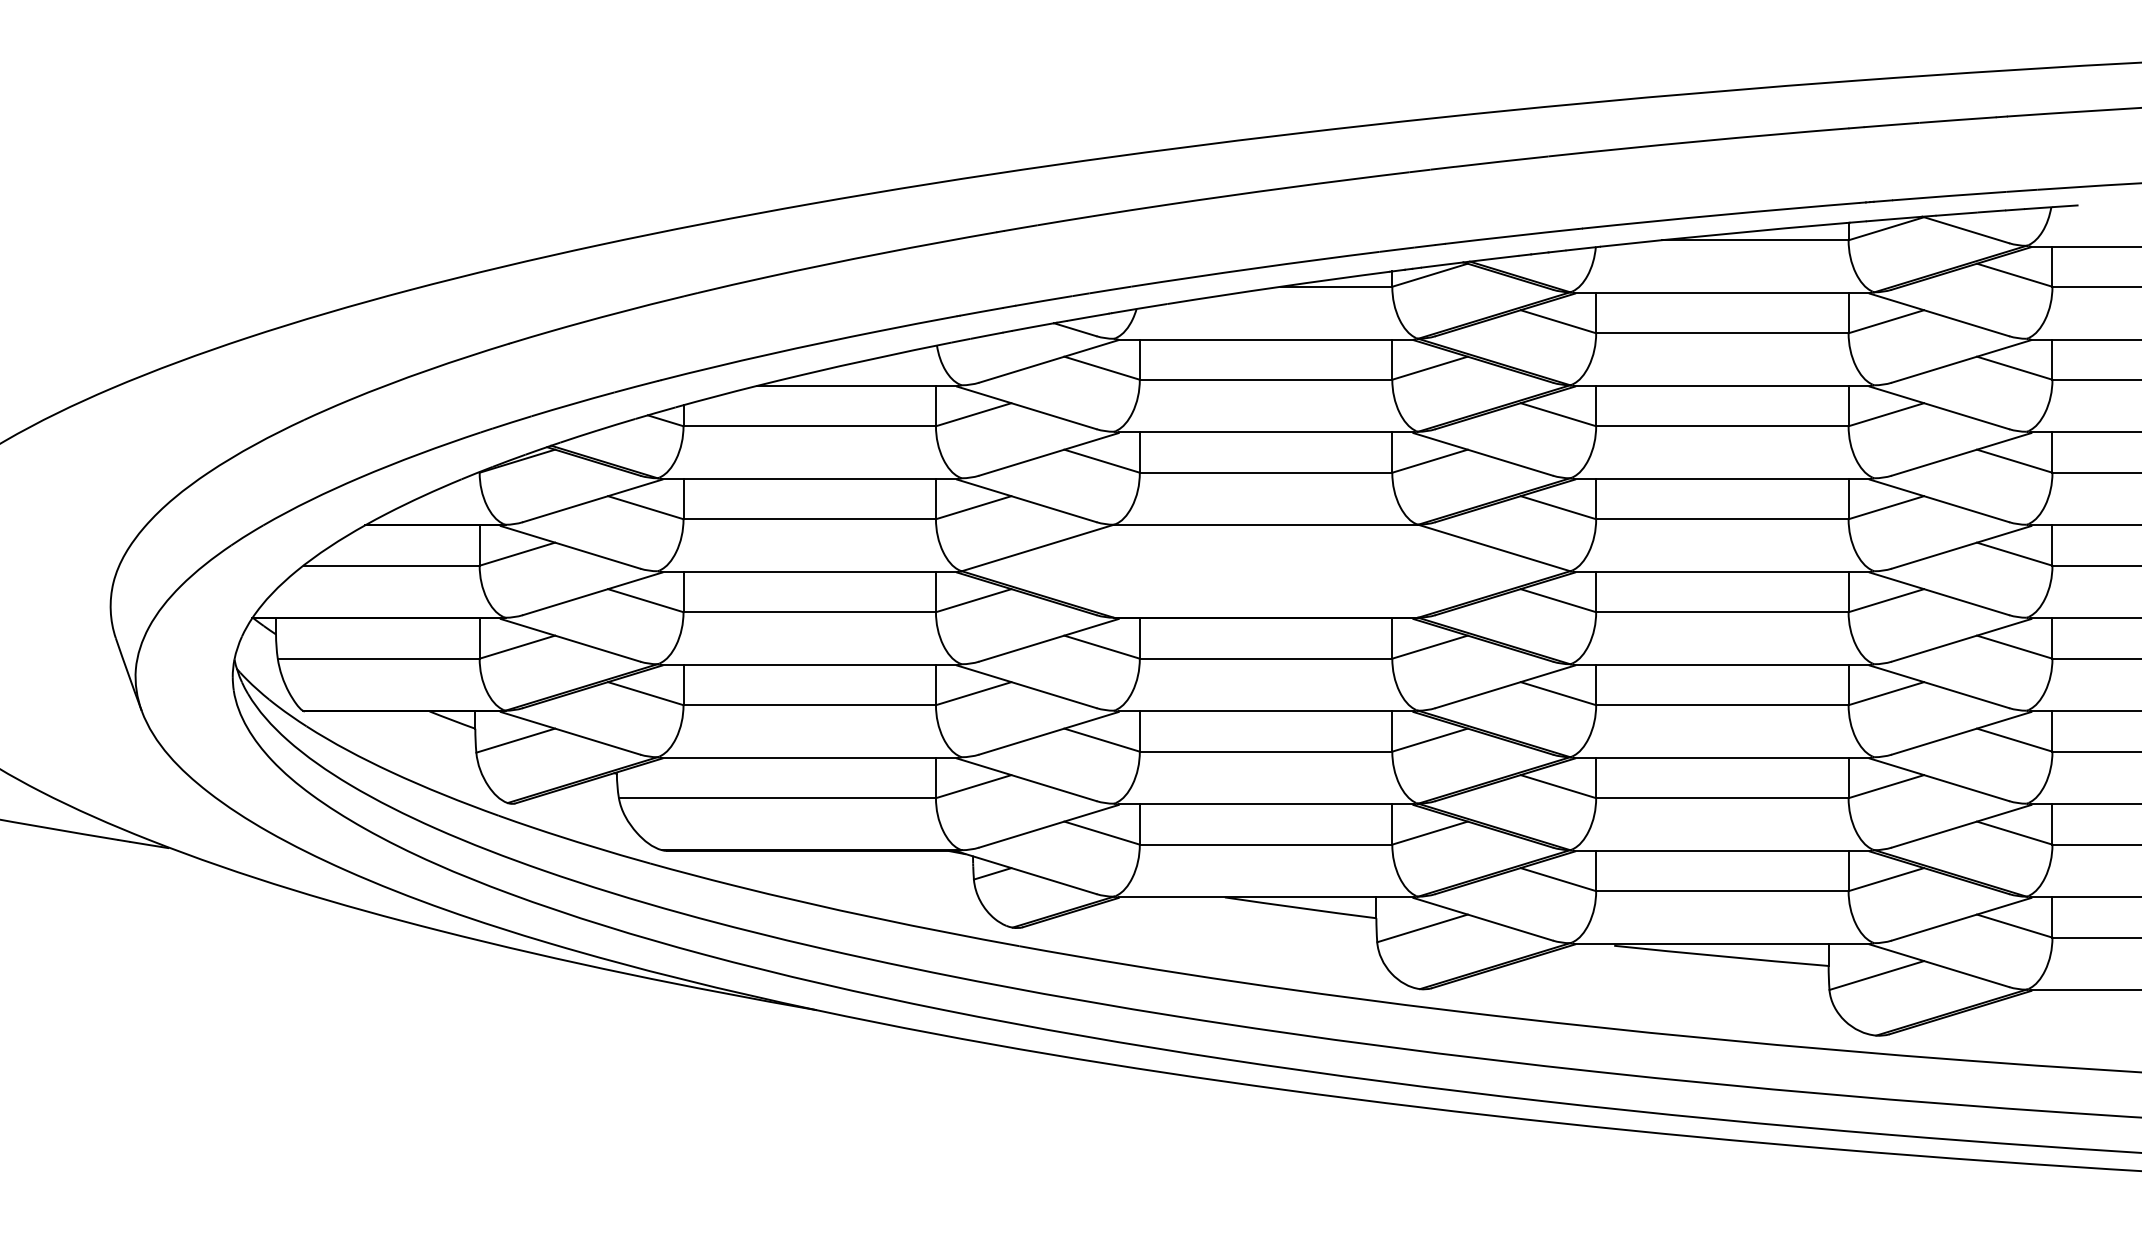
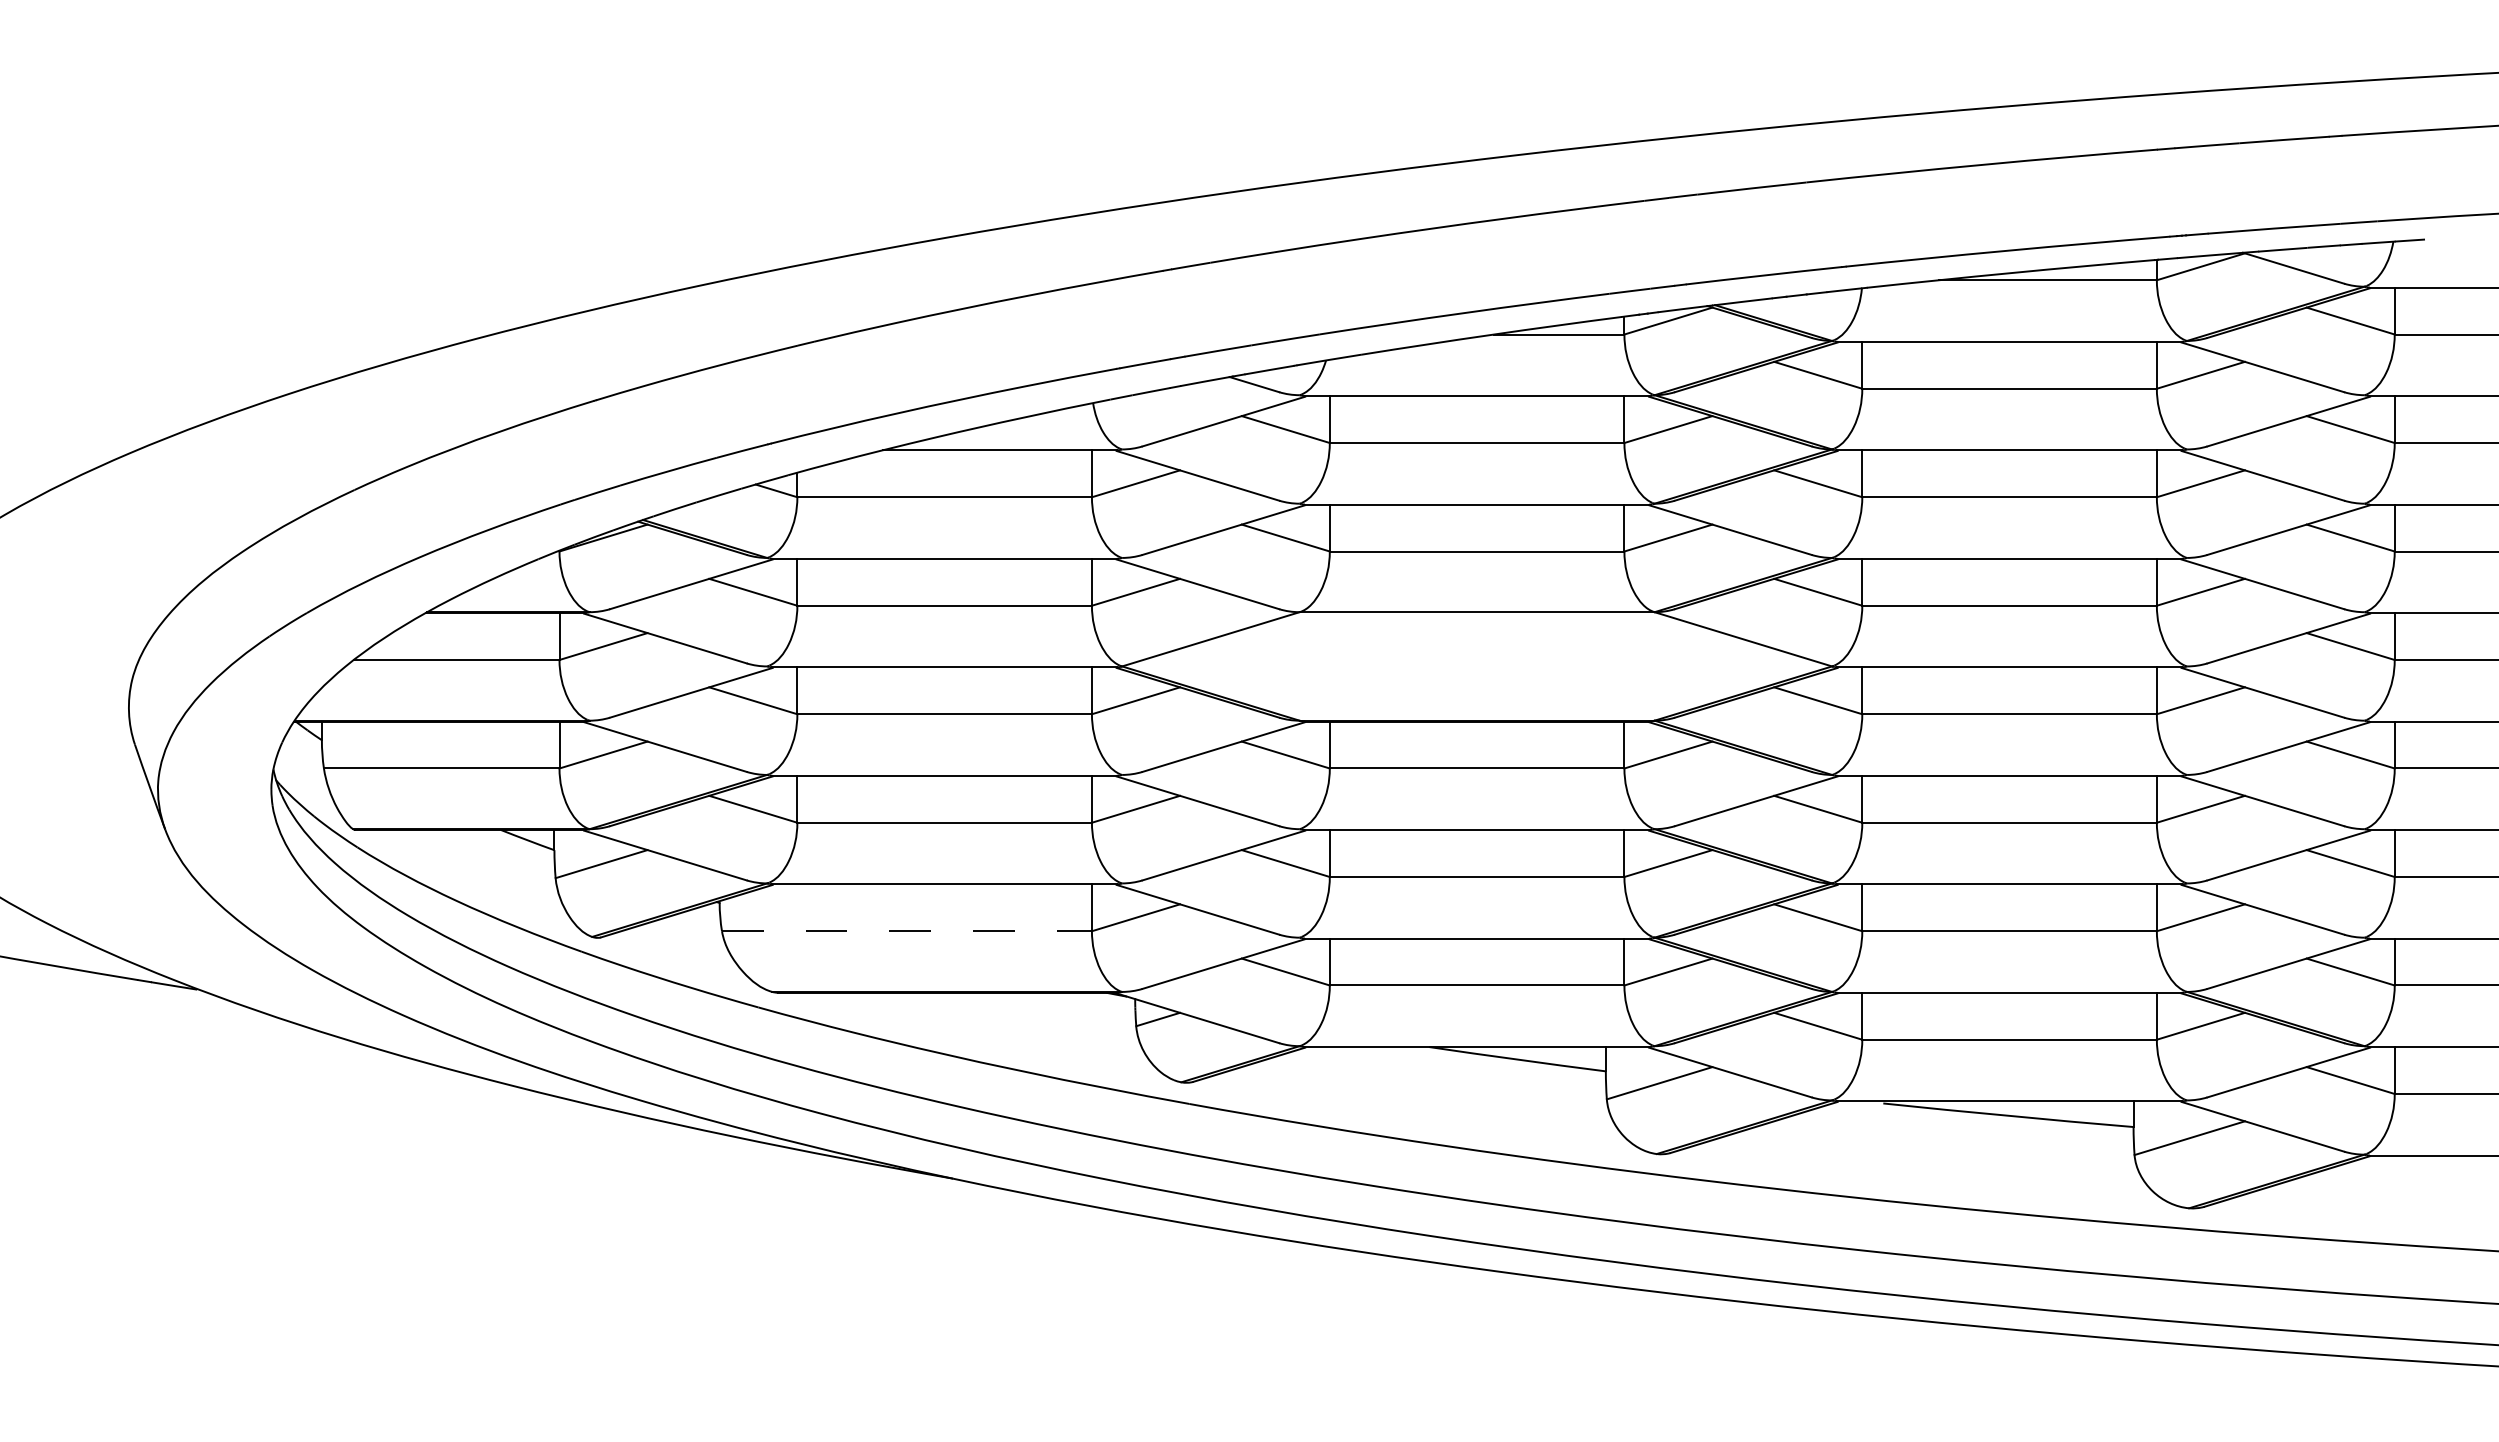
line: (777, 798) -> (906, 931), solid -> dashed

